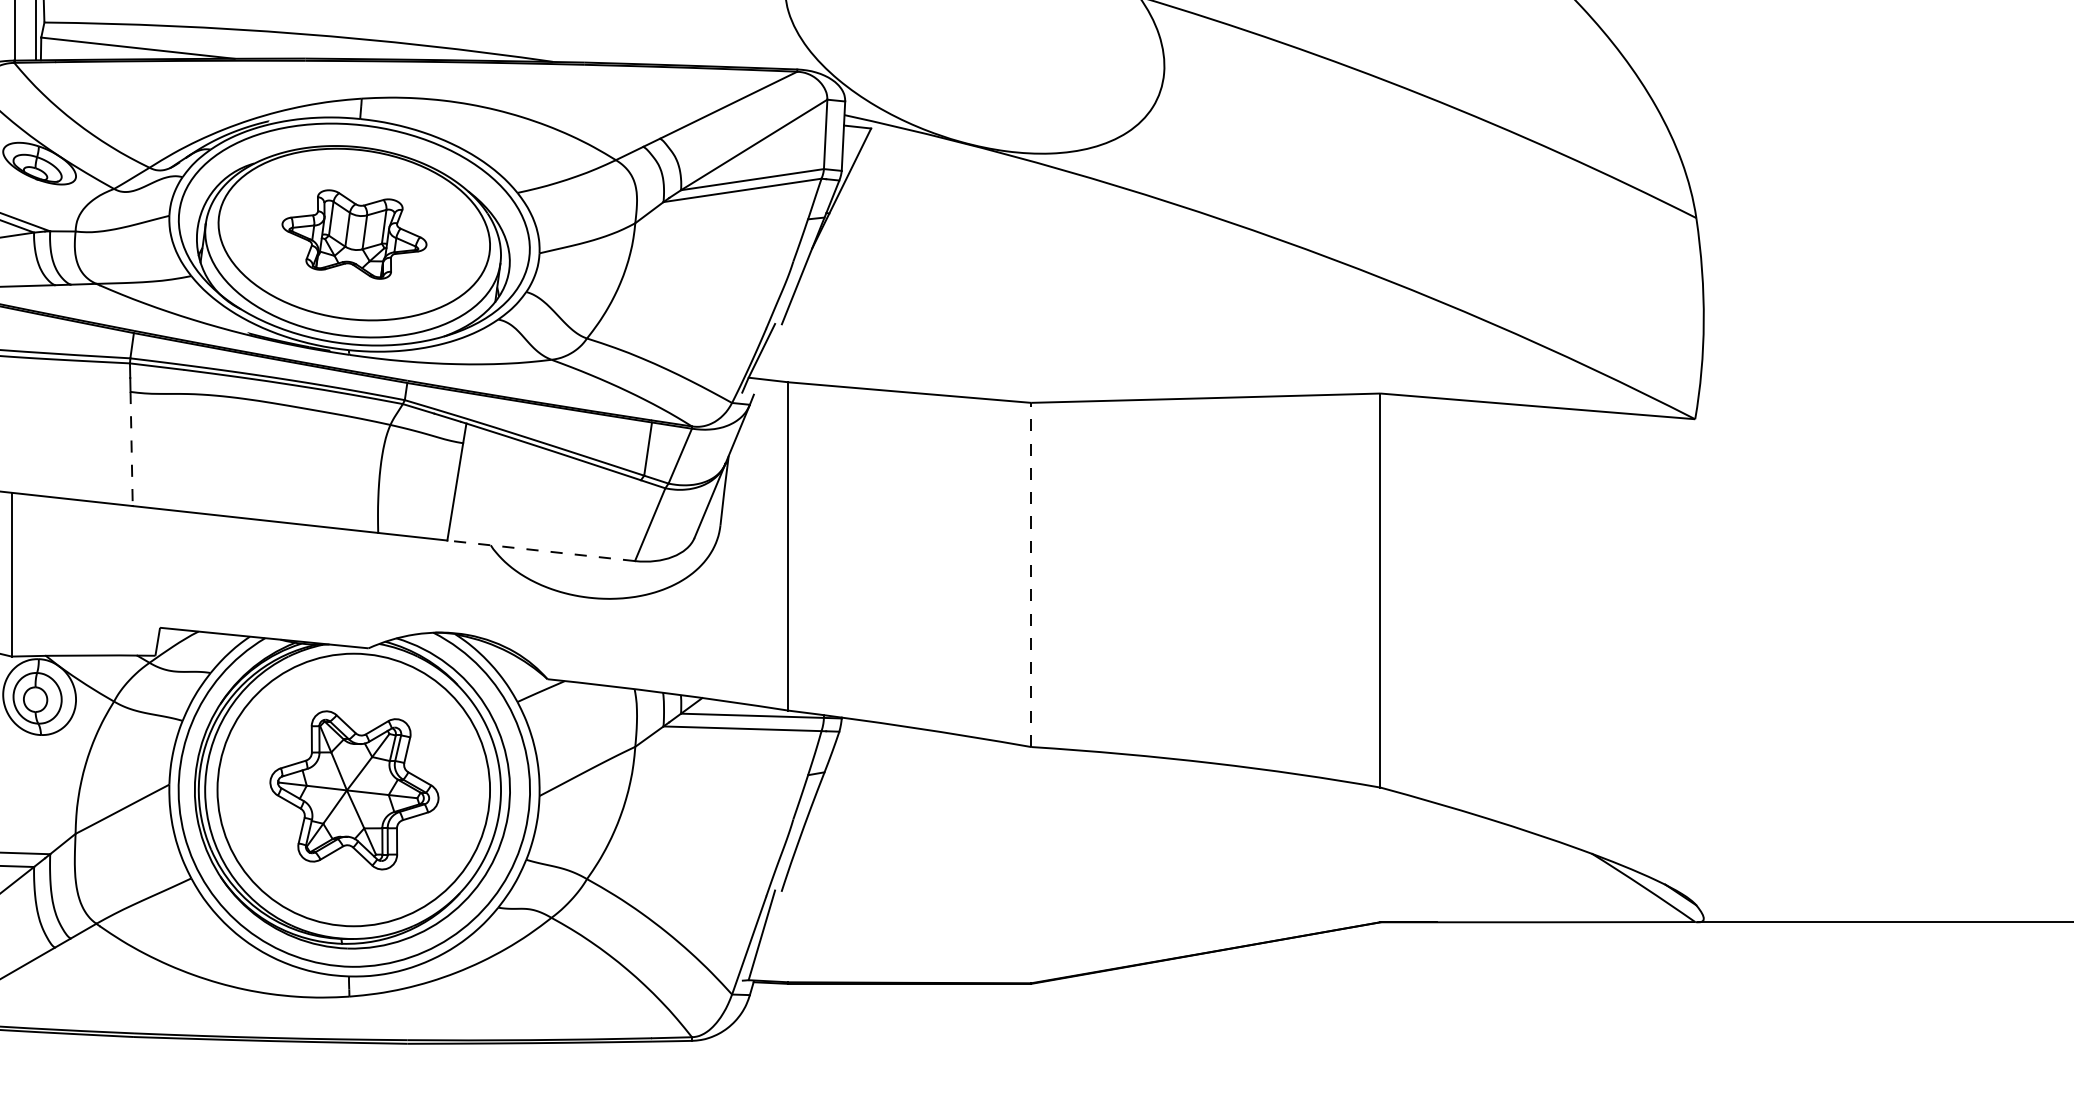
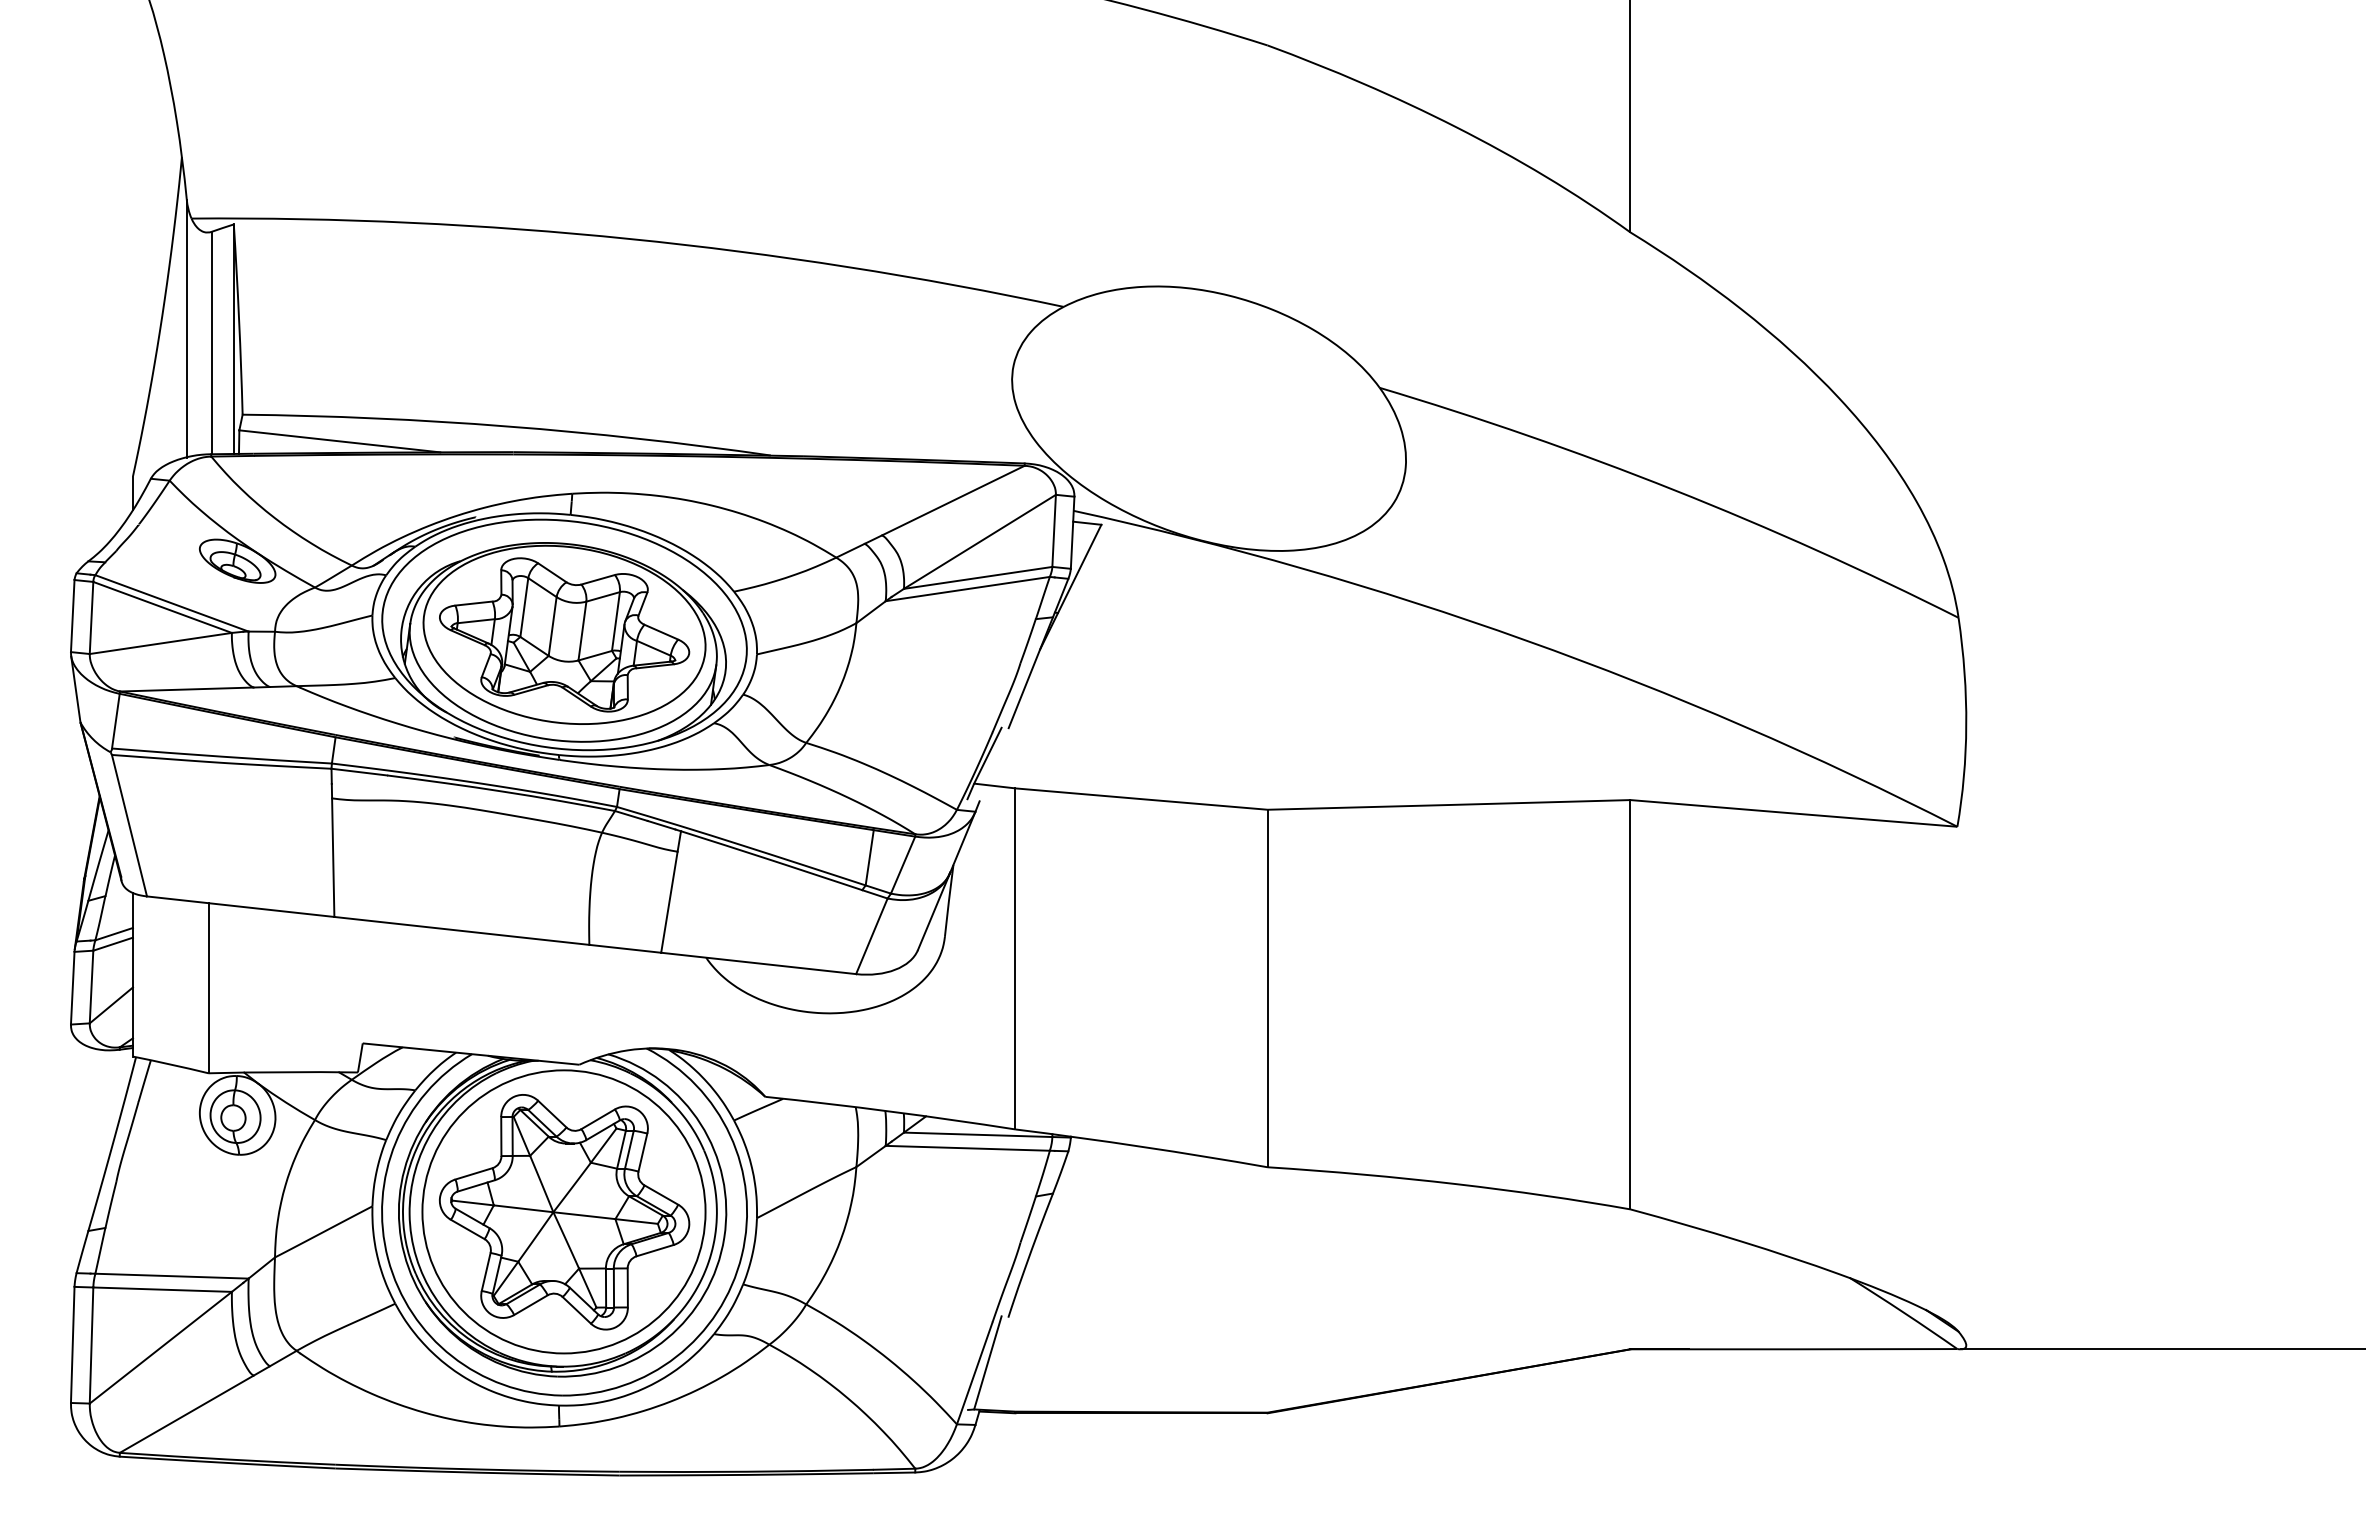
part: (354, 234) -> (564, 634), size x1.67
line: (131, 449) -> (333, 858), dashed -> solid
line: (541, 550) -> (758, 963), dashed -> solid
line: (1031, 574) -> (1267, 988), dashed -> solid
part: (354, 790) -> (564, 1212), size x1.43

